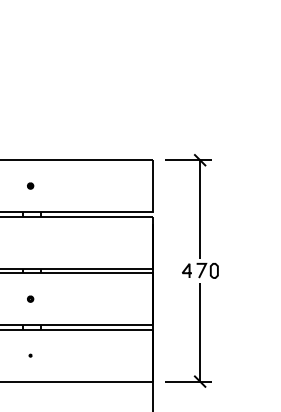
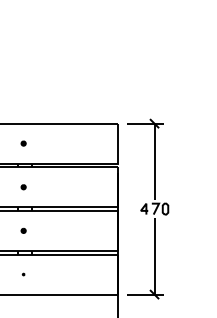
part: (30, 242) -> (23, 187), added

